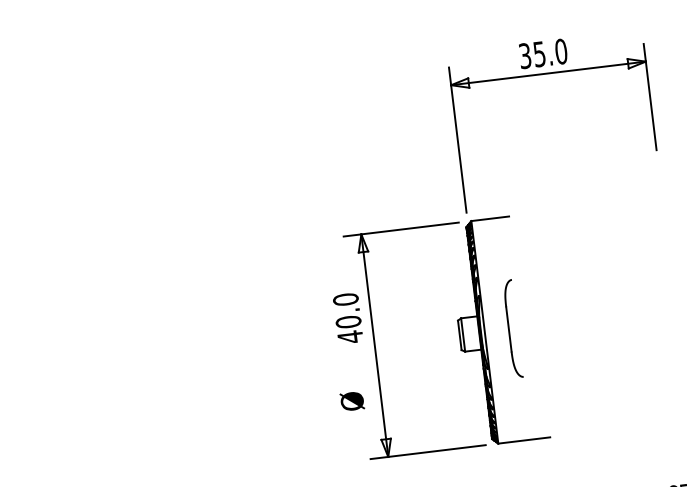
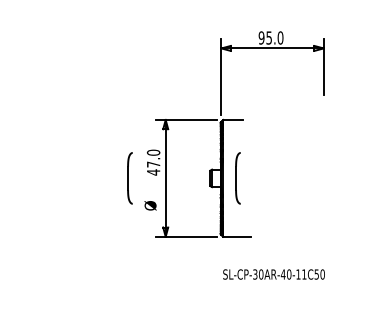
text: (524, 55) -> (261, 37), 35.0 -> 95.0
text: (348, 322) -> (153, 164), 40.0 -> 47.0
part: (305, 354) -> (129, 178), added

